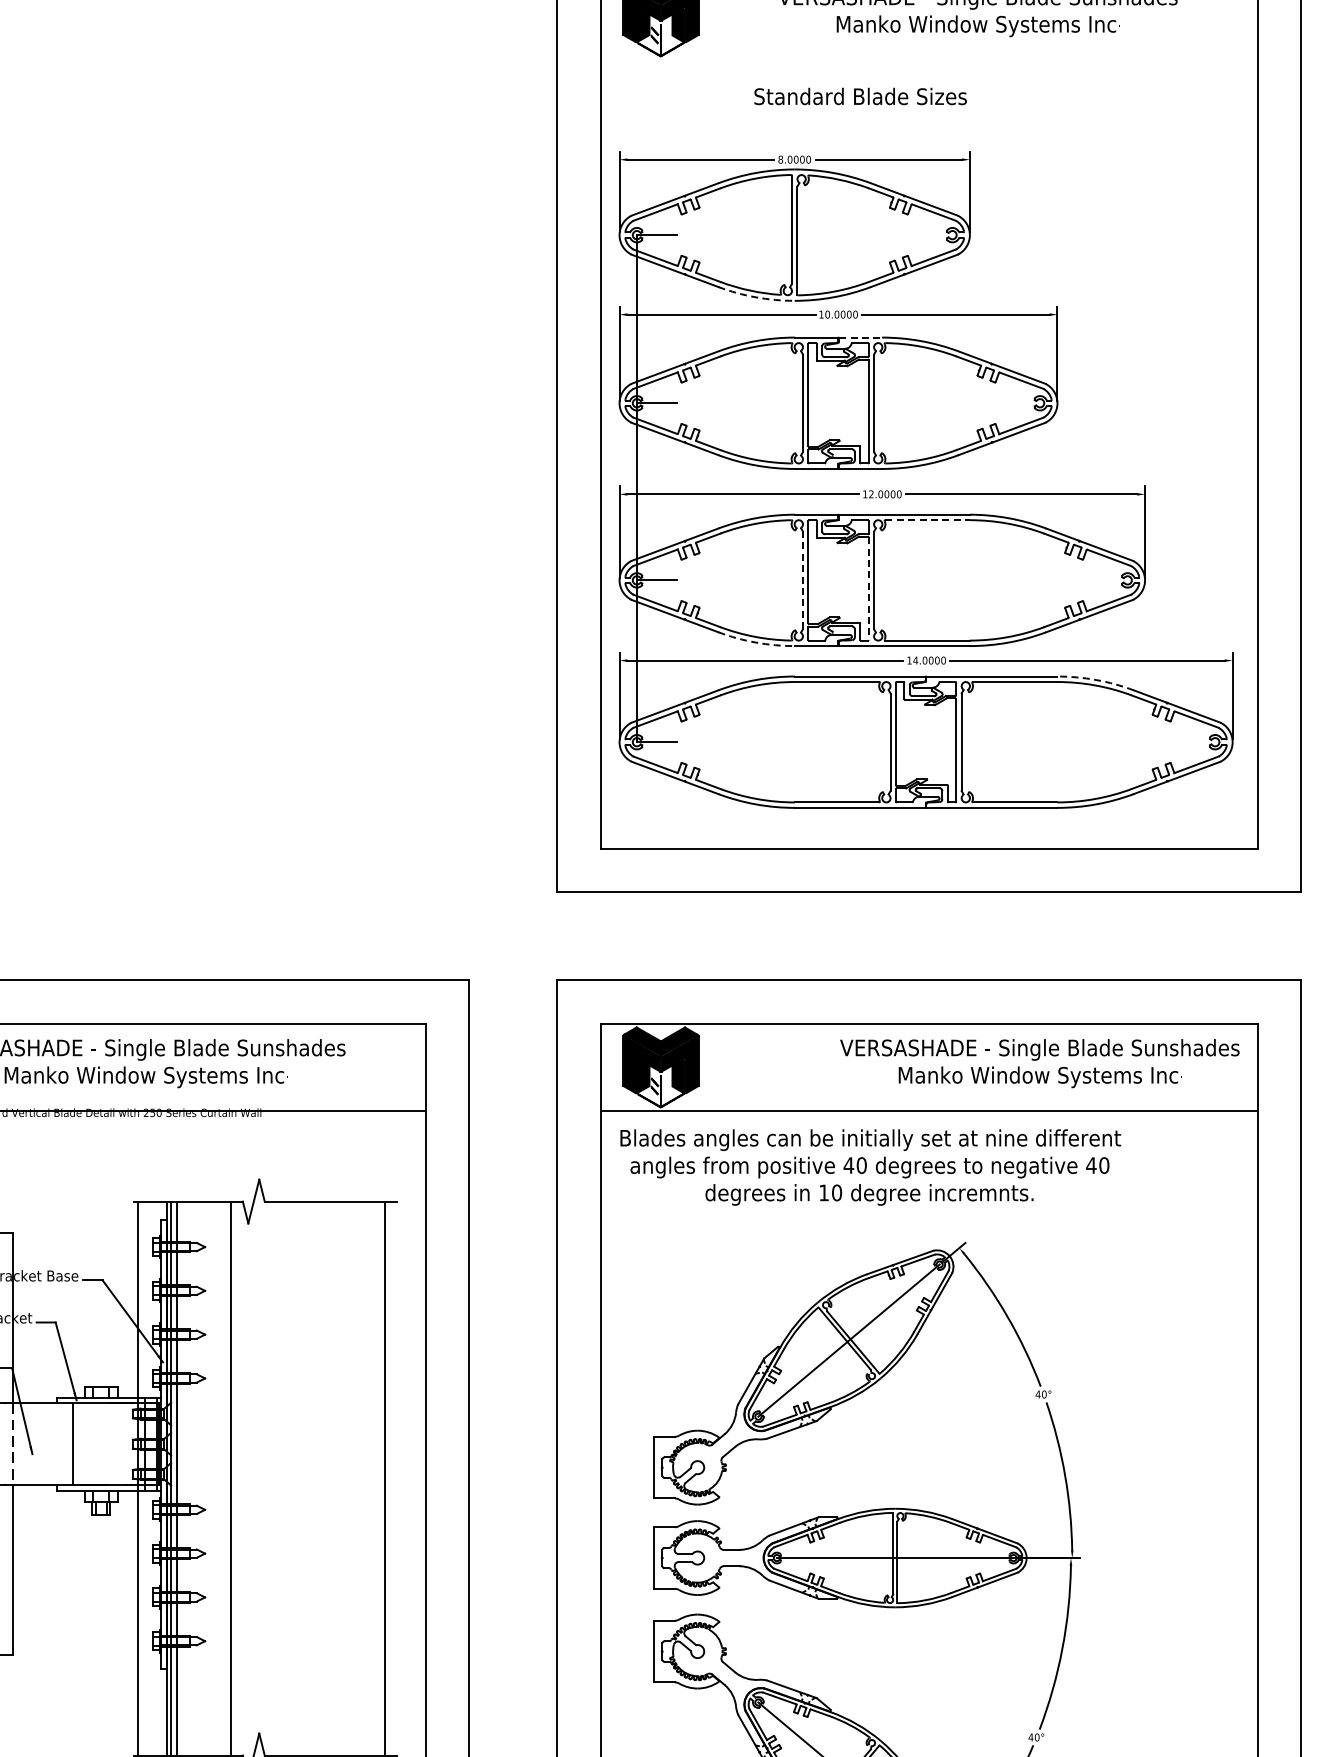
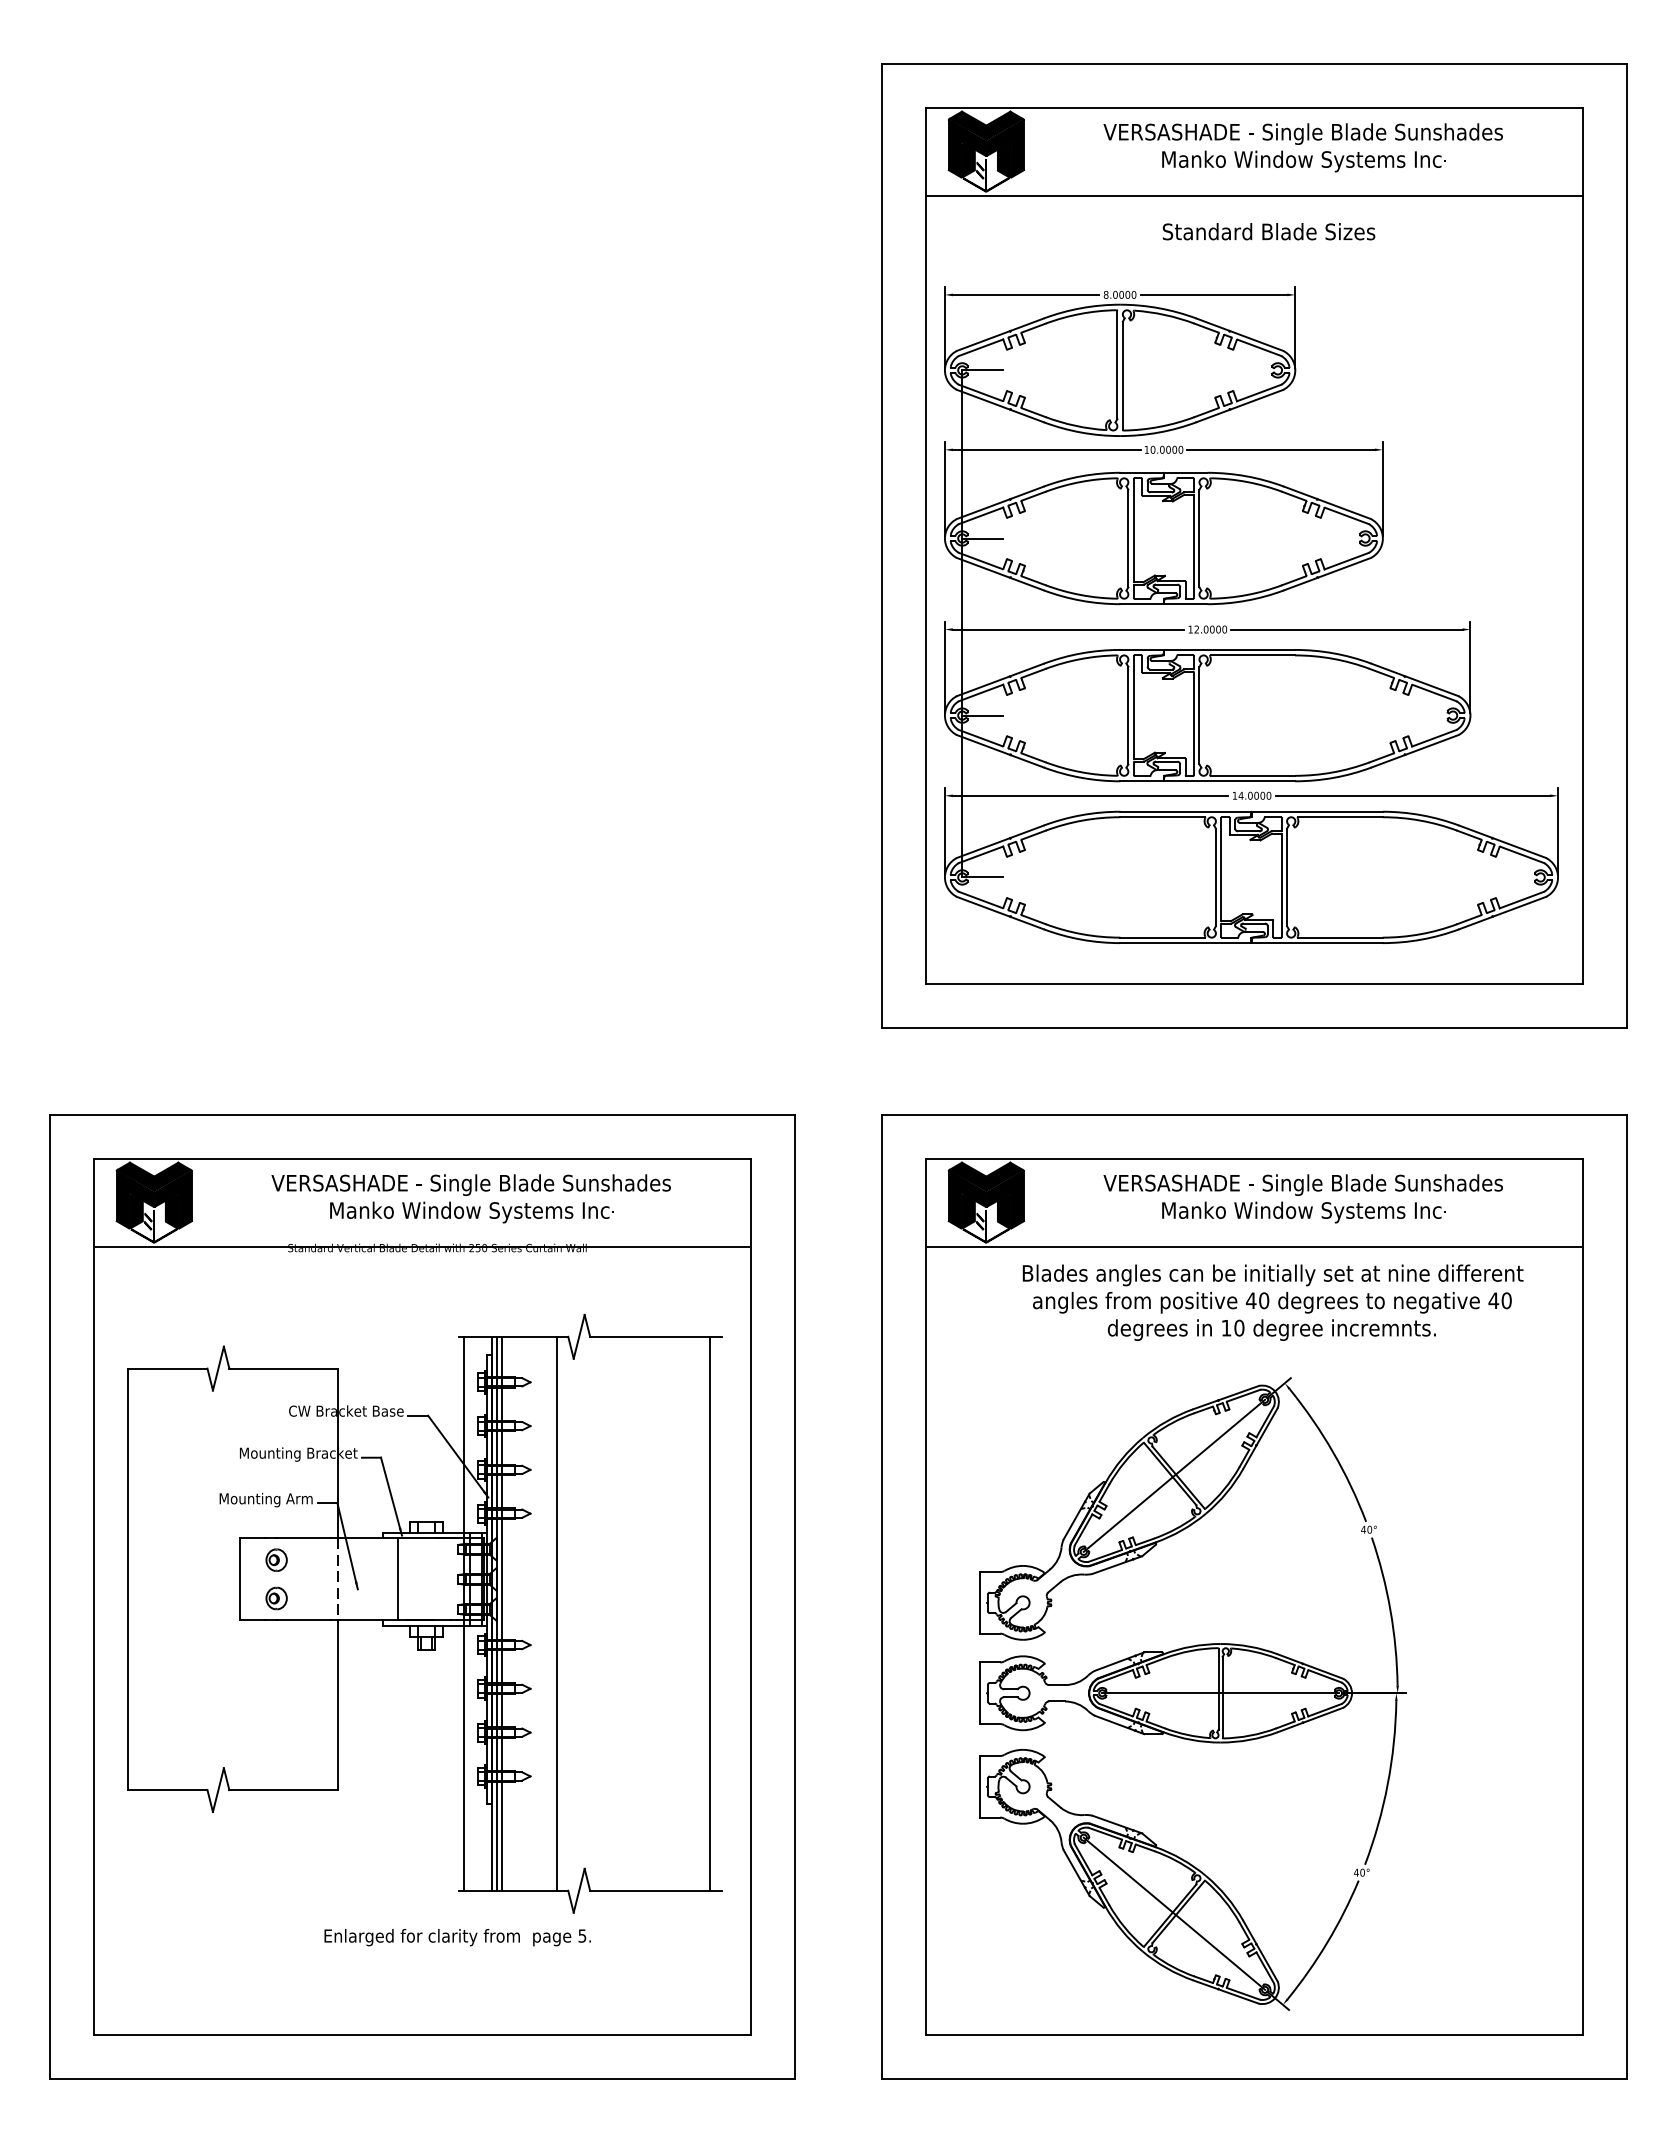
line: (929, 60) -> (1254, 195), added
text: (860, 96) -> (1268, 231), moved
arc: (756, 297) -> (1081, 432), dashed -> solid
line: (861, 337) -> (1186, 472), dashed -> solid
line: (928, 520) -> (1253, 655), dashed -> solid
line: (803, 580) -> (1128, 715), dashed -> solid
line: (868, 589) -> (1193, 724), dashed -> solid
arc: (756, 642) -> (1081, 777), dashed -> solid
arc: (1096, 680) -> (1421, 815), dashed -> solid
text: (1039, 1063) -> (1302, 1198), moved
text: (870, 1167) -> (1272, 1302), moved

